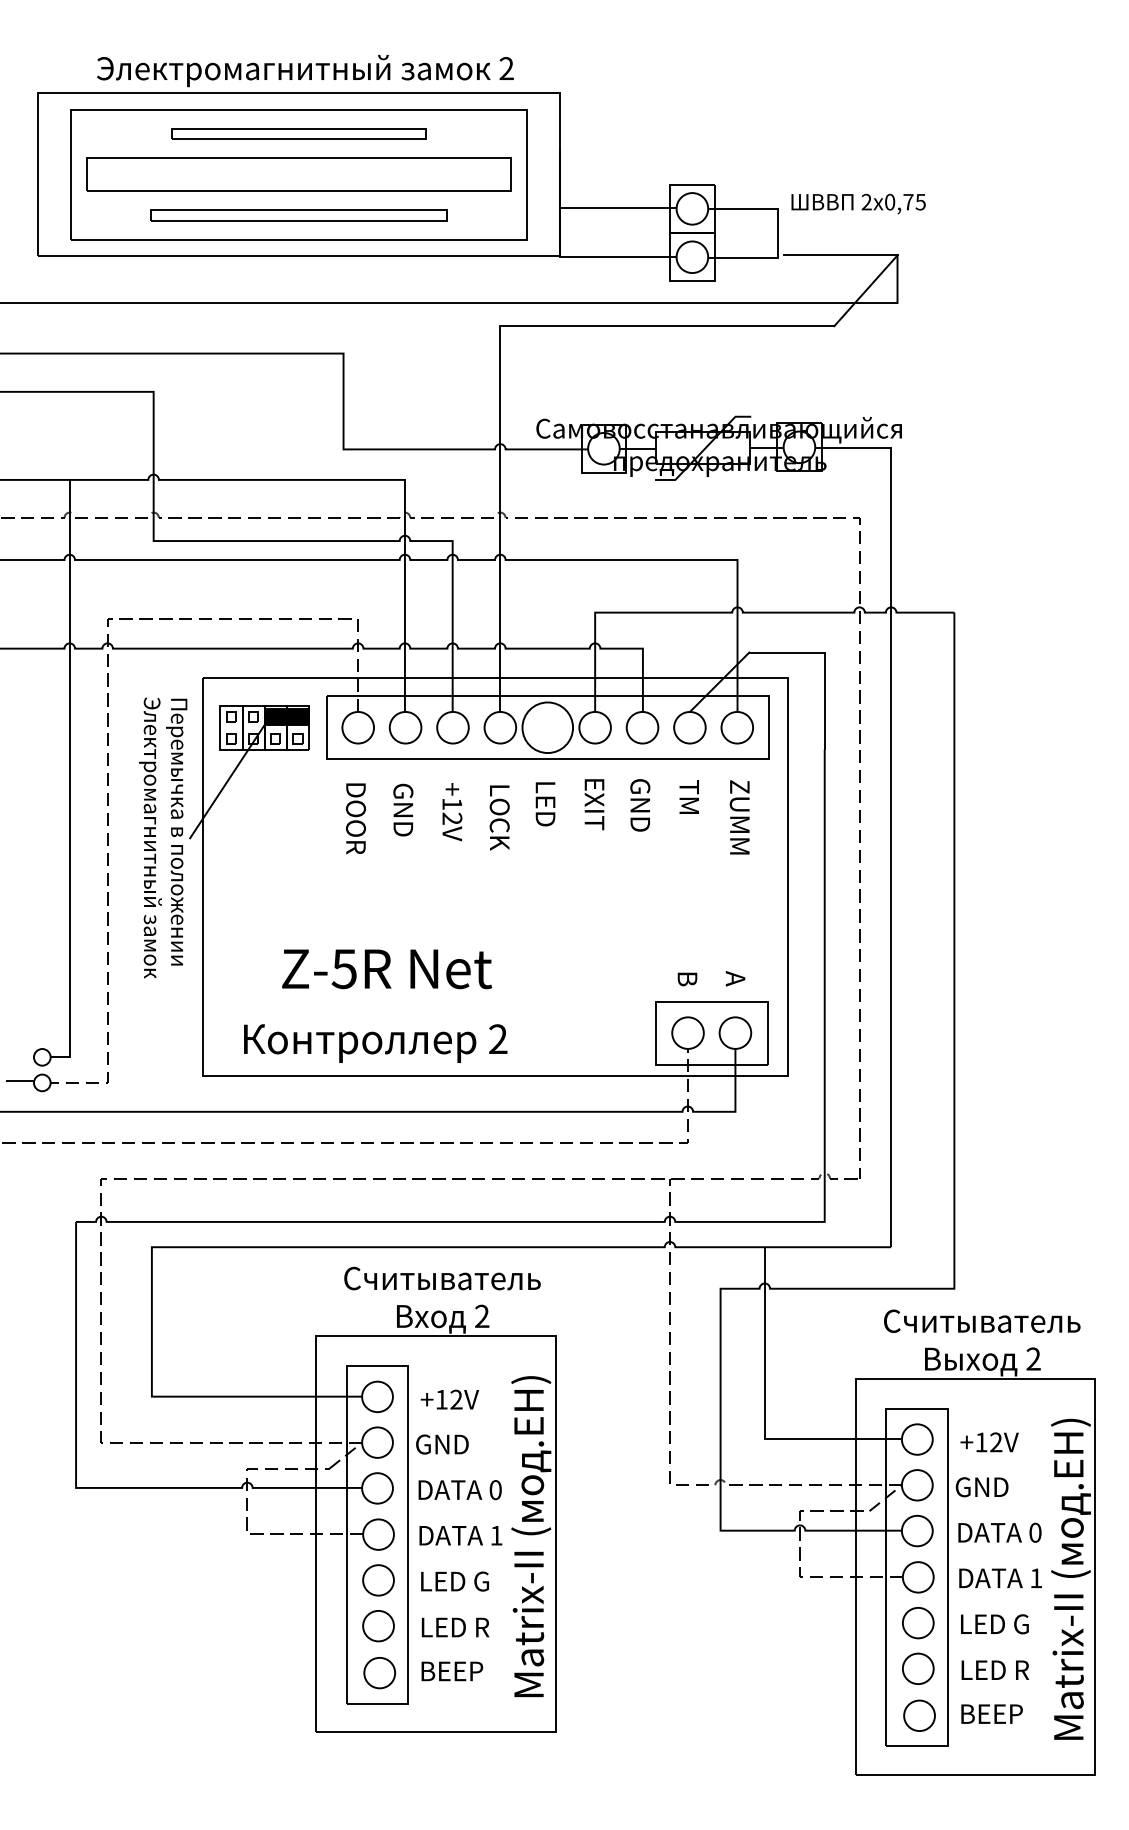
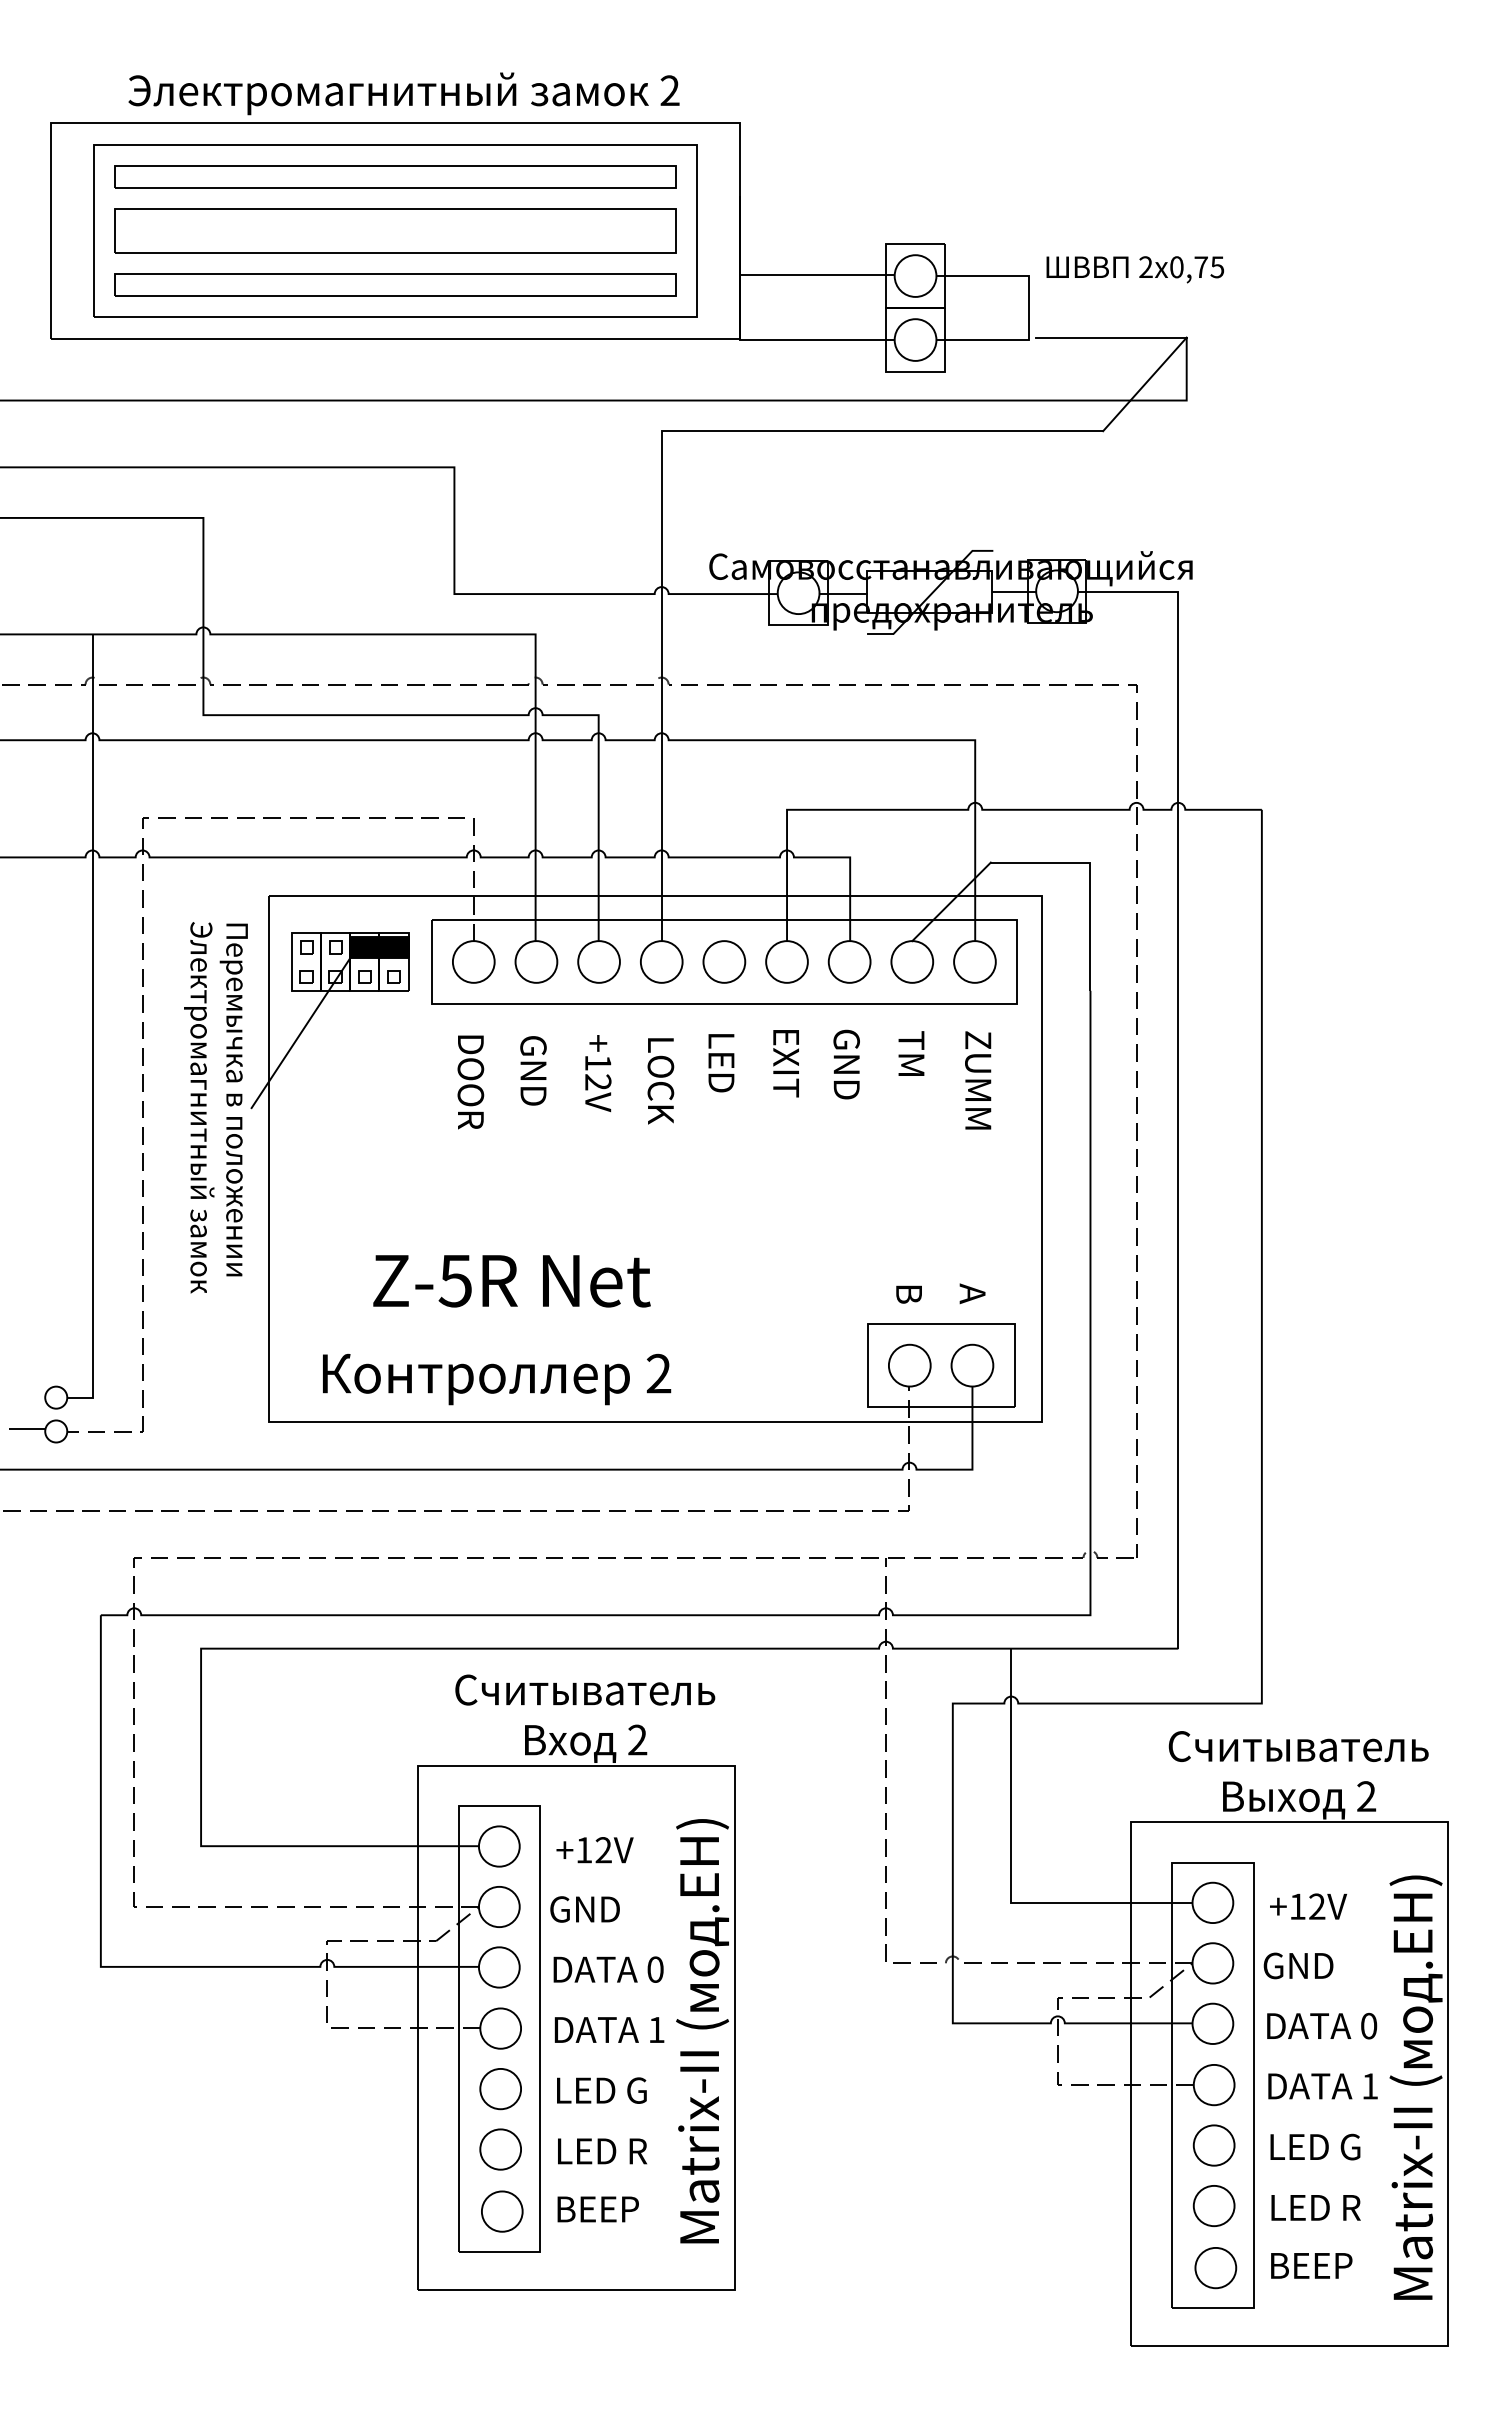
part: (298, 133) -> (395, 176), size x1.67
part: (298, 215) -> (395, 284), size x1.43
circle: (547, 727) -> (724, 961), size x0.62

